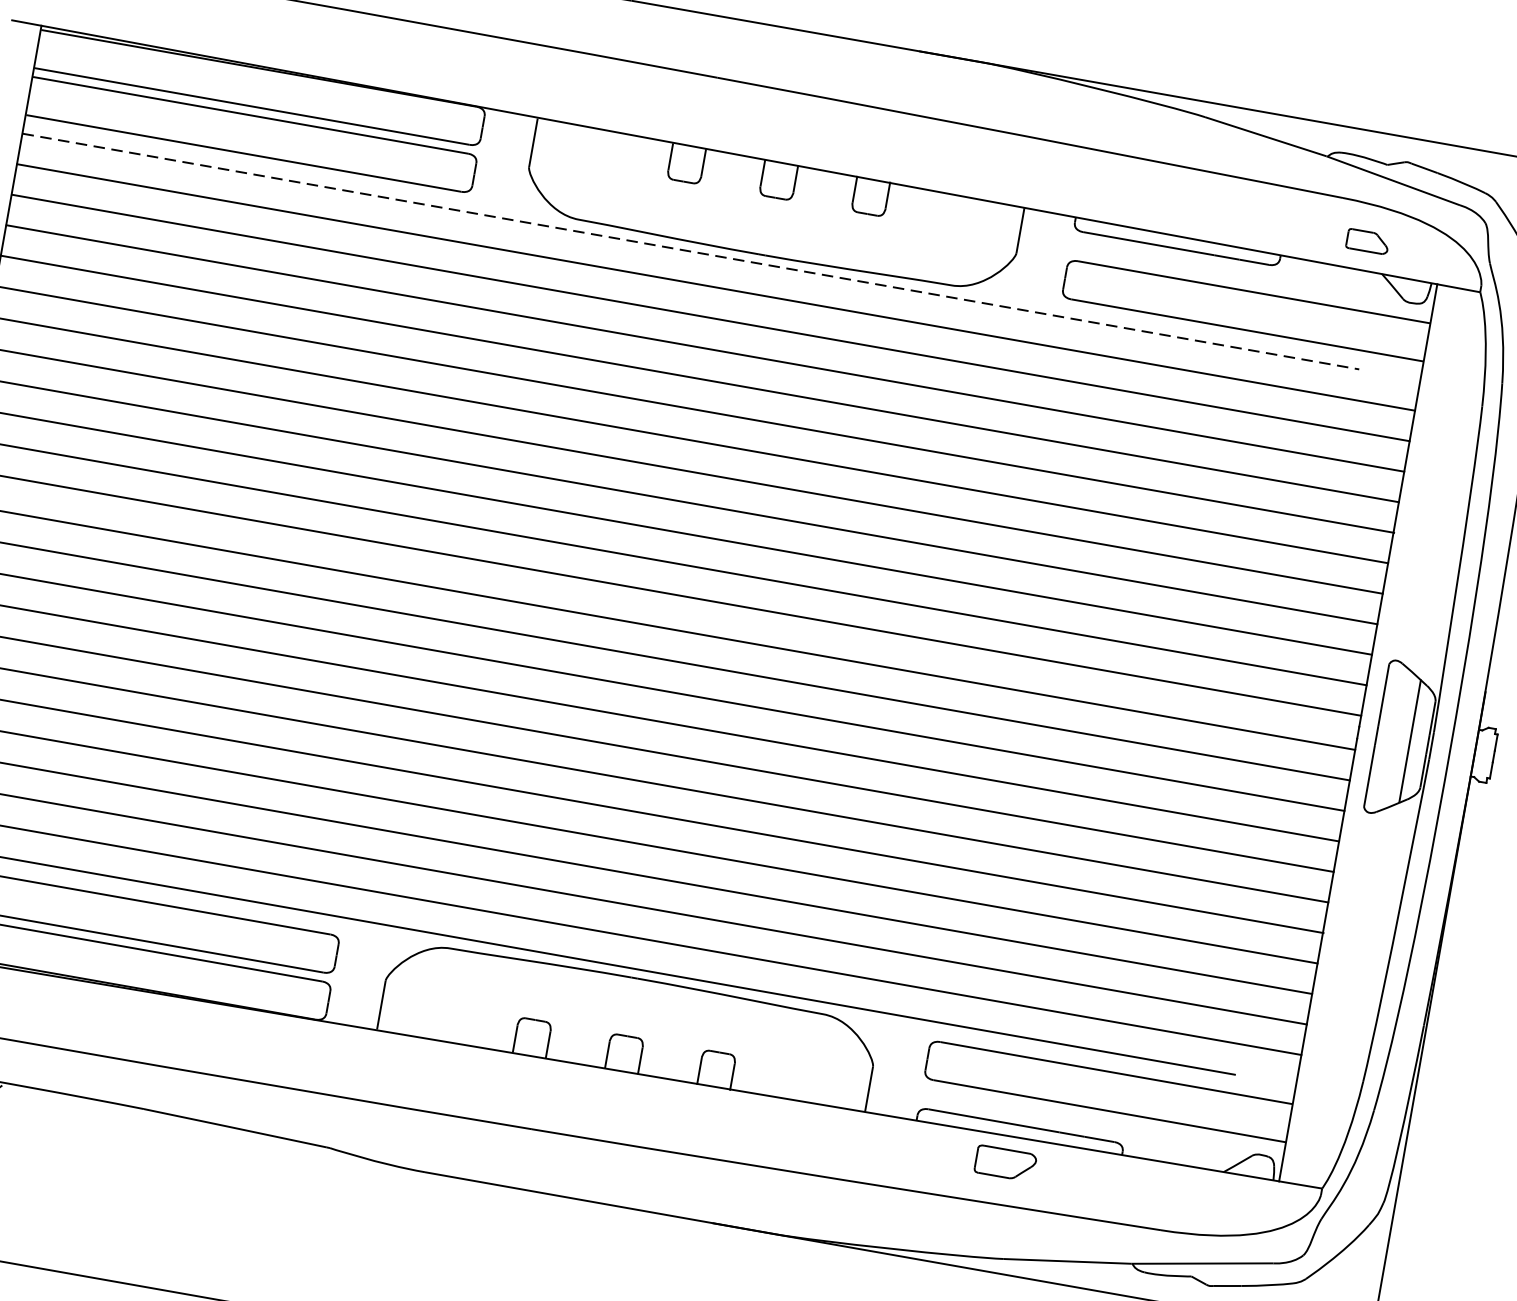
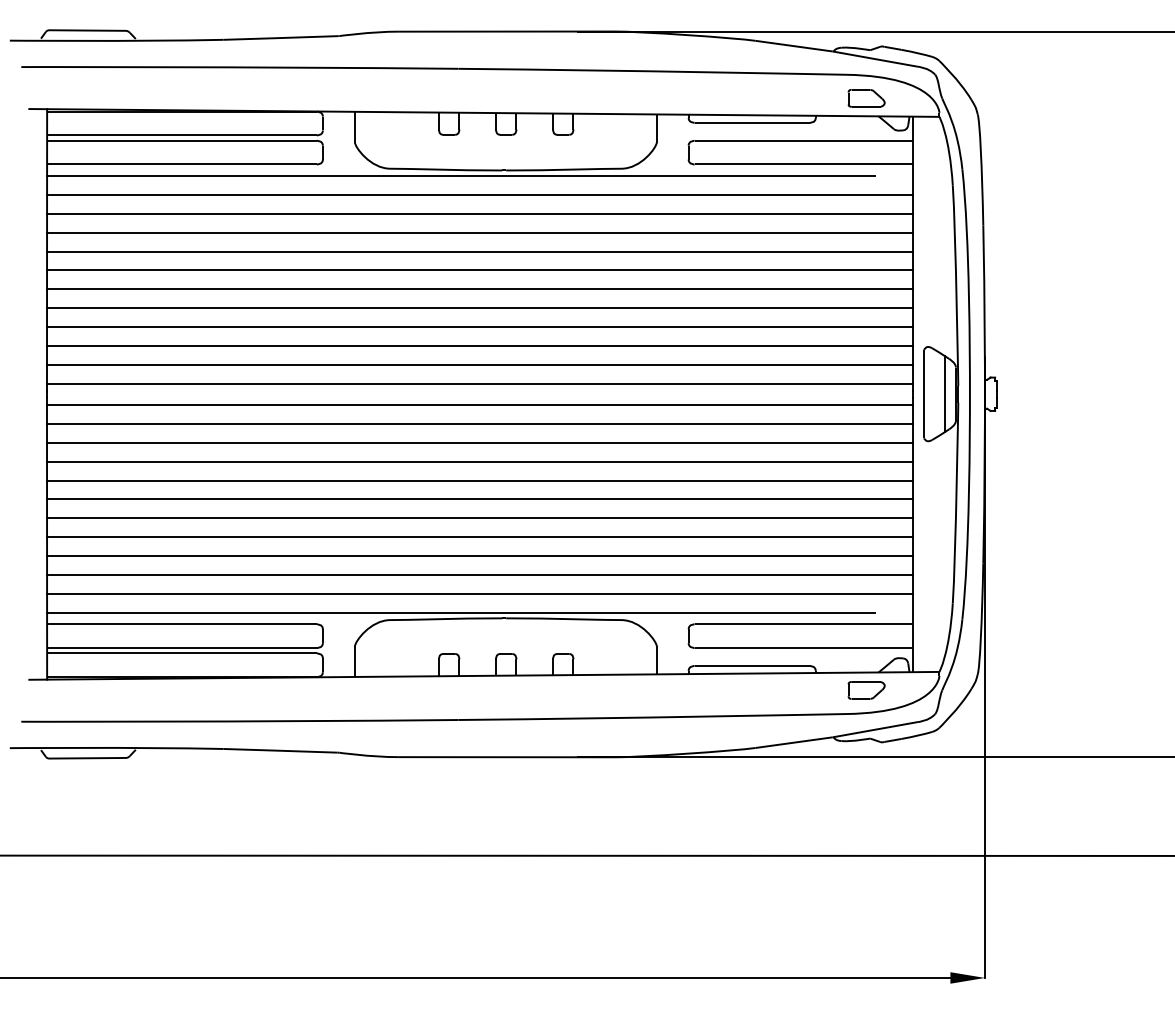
part: (1367, 241) -> (866, 98), size x1.43
line: (691, 252) -> (461, 176), dashed -> solid
part: (1005, 1163) -> (866, 690), moved

